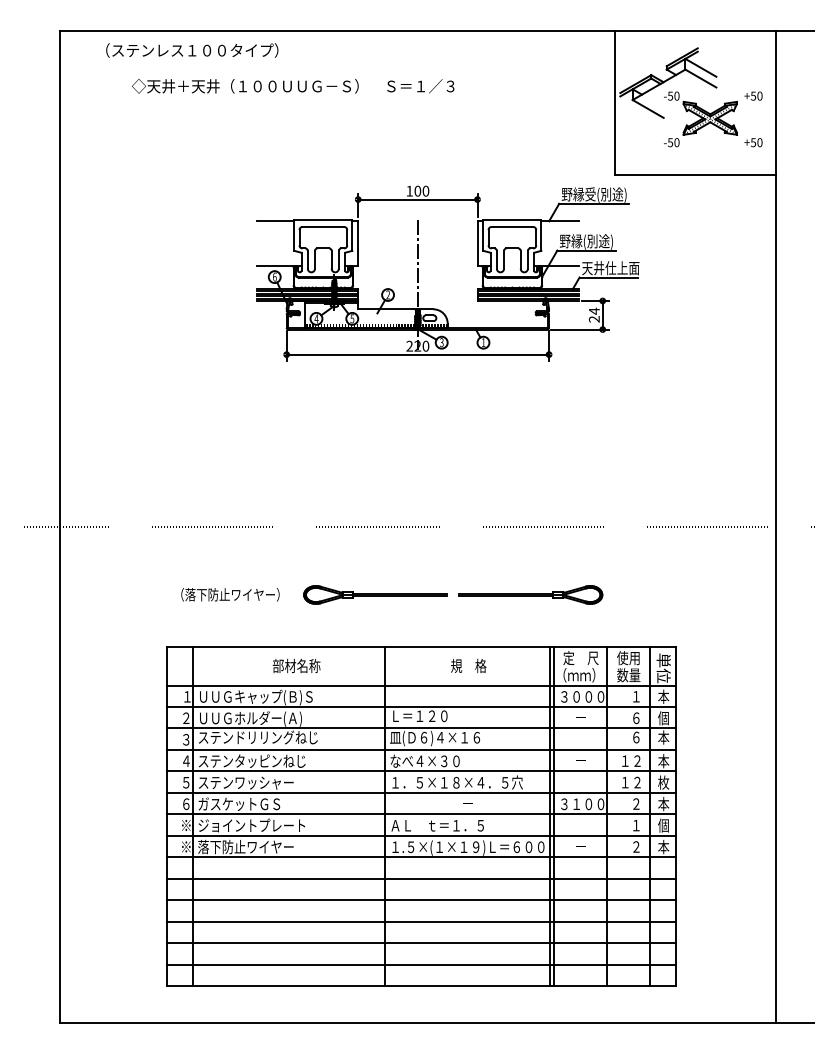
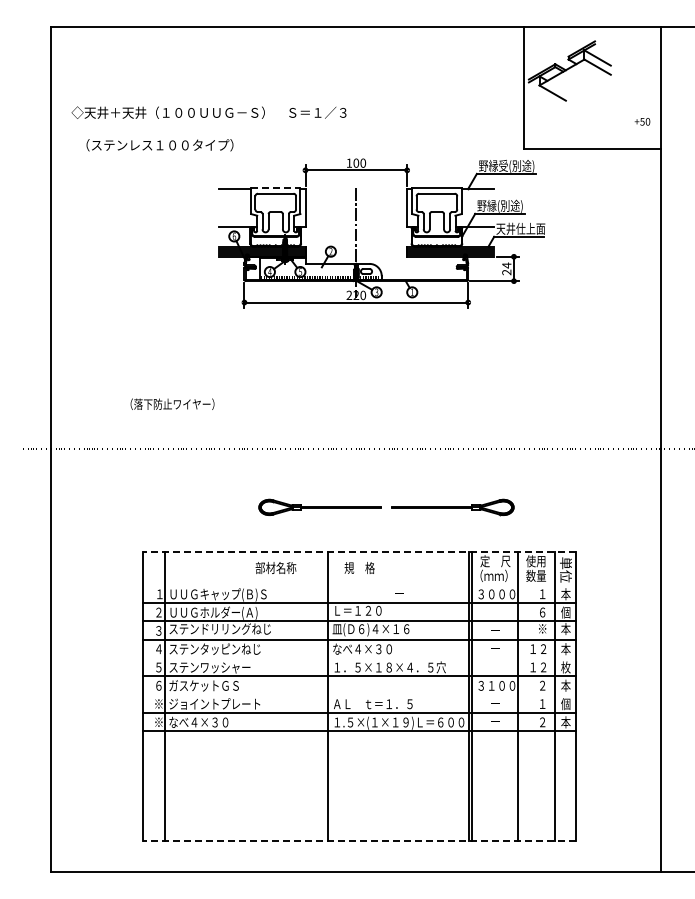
text: (191, 50) -> (159, 145), moved
text: (292, 85) -> (208, 112), moved
part: (713, 118) -> (608, 101), removed
line: (323, 220) -> (275, 188), solid -> dashed
text: (230, 593) -> (172, 403), moved
line: (421, 646) -> (359, 551), solid -> dashed
text: (296, 665) -> (275, 567), moved
text: (468, 665) -> (359, 567), moved
line: (421, 685) -> (359, 584), removed
text: (636, 736) -> (542, 628), ６ -> ※
line: (421, 770) -> (359, 657), removed
line: (421, 814) -> (359, 694), removed
text: (245, 847) -> (209, 722), 落下防止ワイヤー -> なべ４×３０
line: (421, 878) -> (359, 749), removed
line: (421, 899) -> (359, 767), removed
line: (421, 921) -> (359, 785), removed
line: (421, 943) -> (359, 804), removed
line: (421, 964) -> (359, 822), removed
line: (421, 985) -> (359, 840), solid -> dashed

